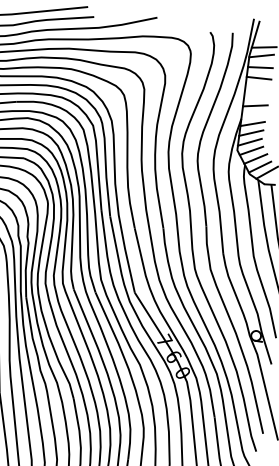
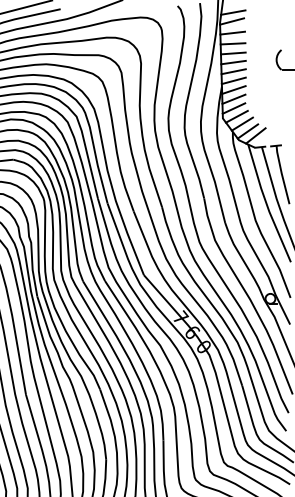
line: (257, 87) -> (233, 53), added
line: (256, 96) -> (233, 62), added
line: (253, 114) -> (233, 80), added

